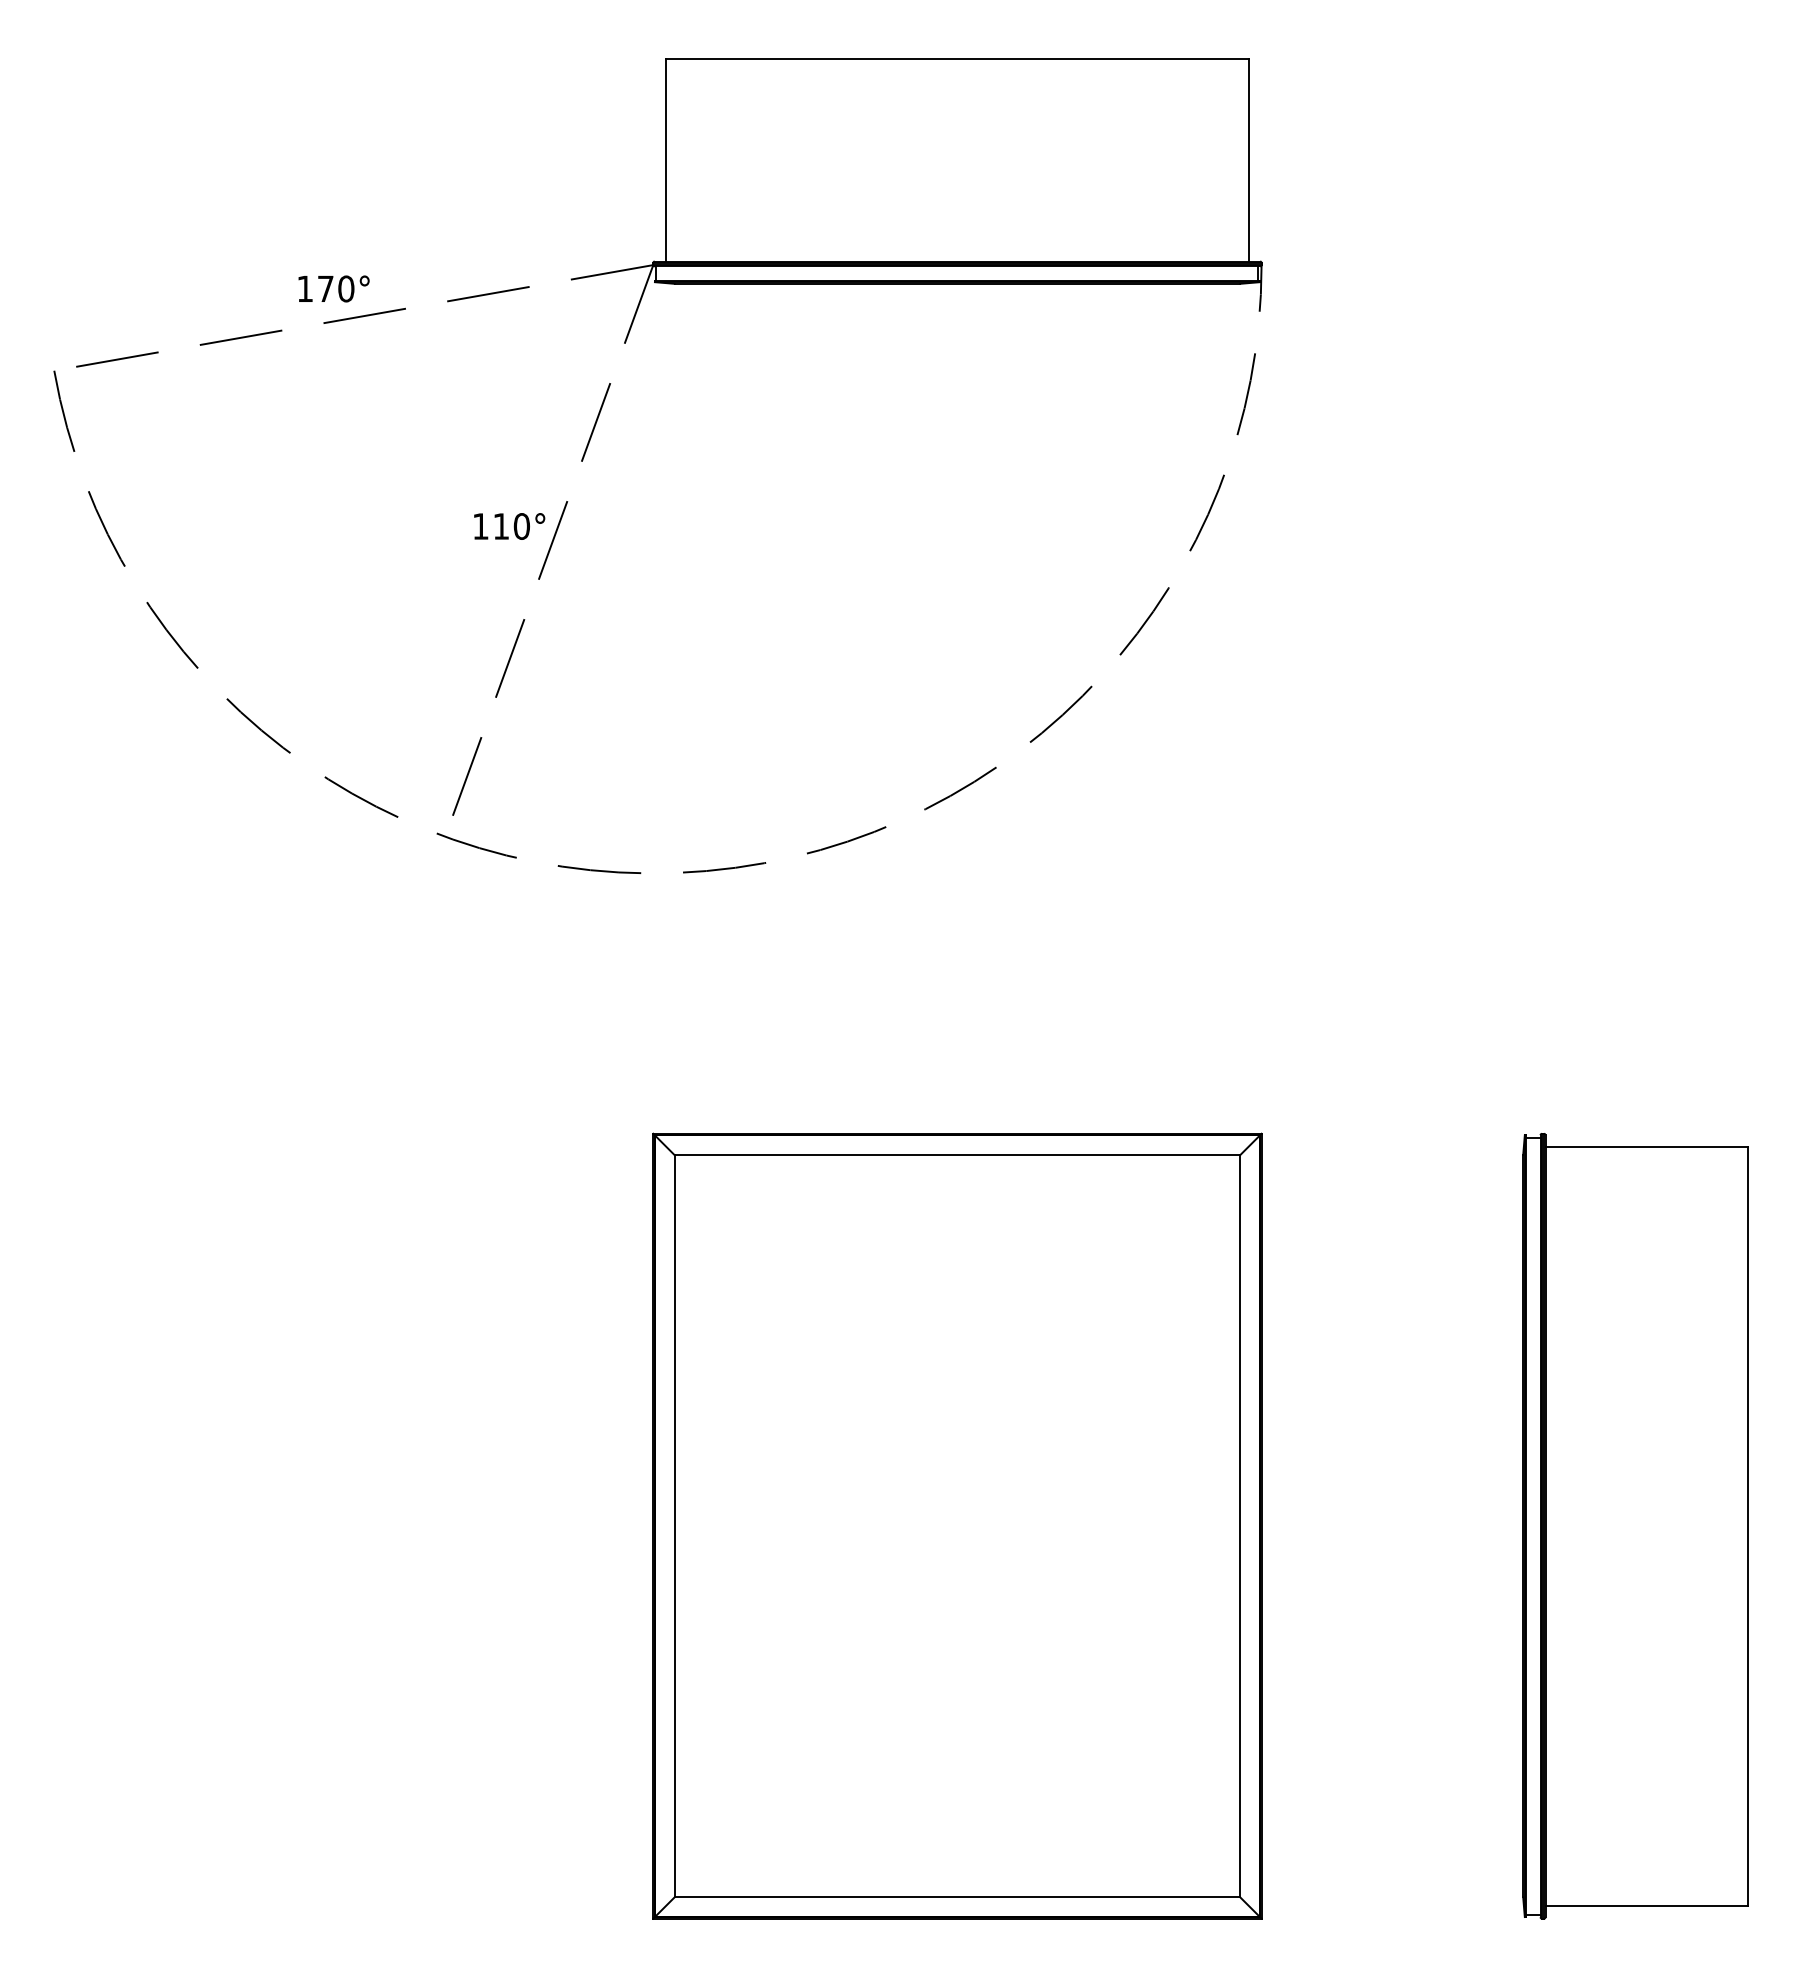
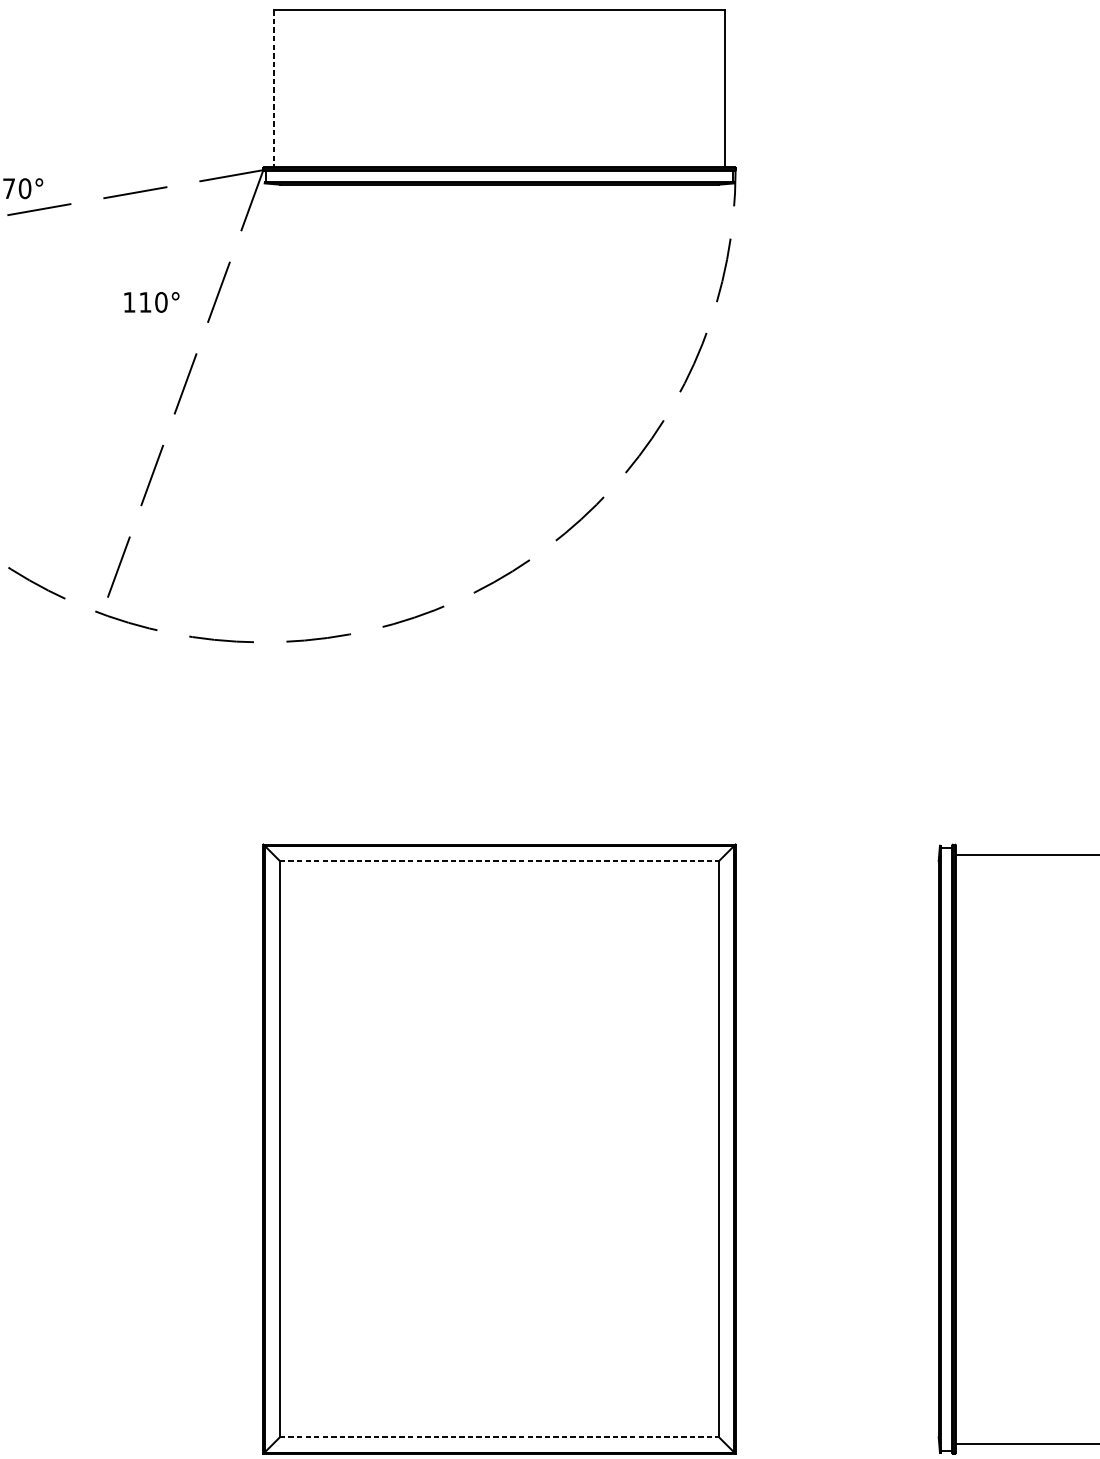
line: (666, 160) -> (273, 88), solid -> dashed
text: (509, 526) -> (151, 302), moved
line: (957, 1155) -> (499, 861), solid -> dashed
line: (957, 1897) -> (499, 1437), solid -> dashed

